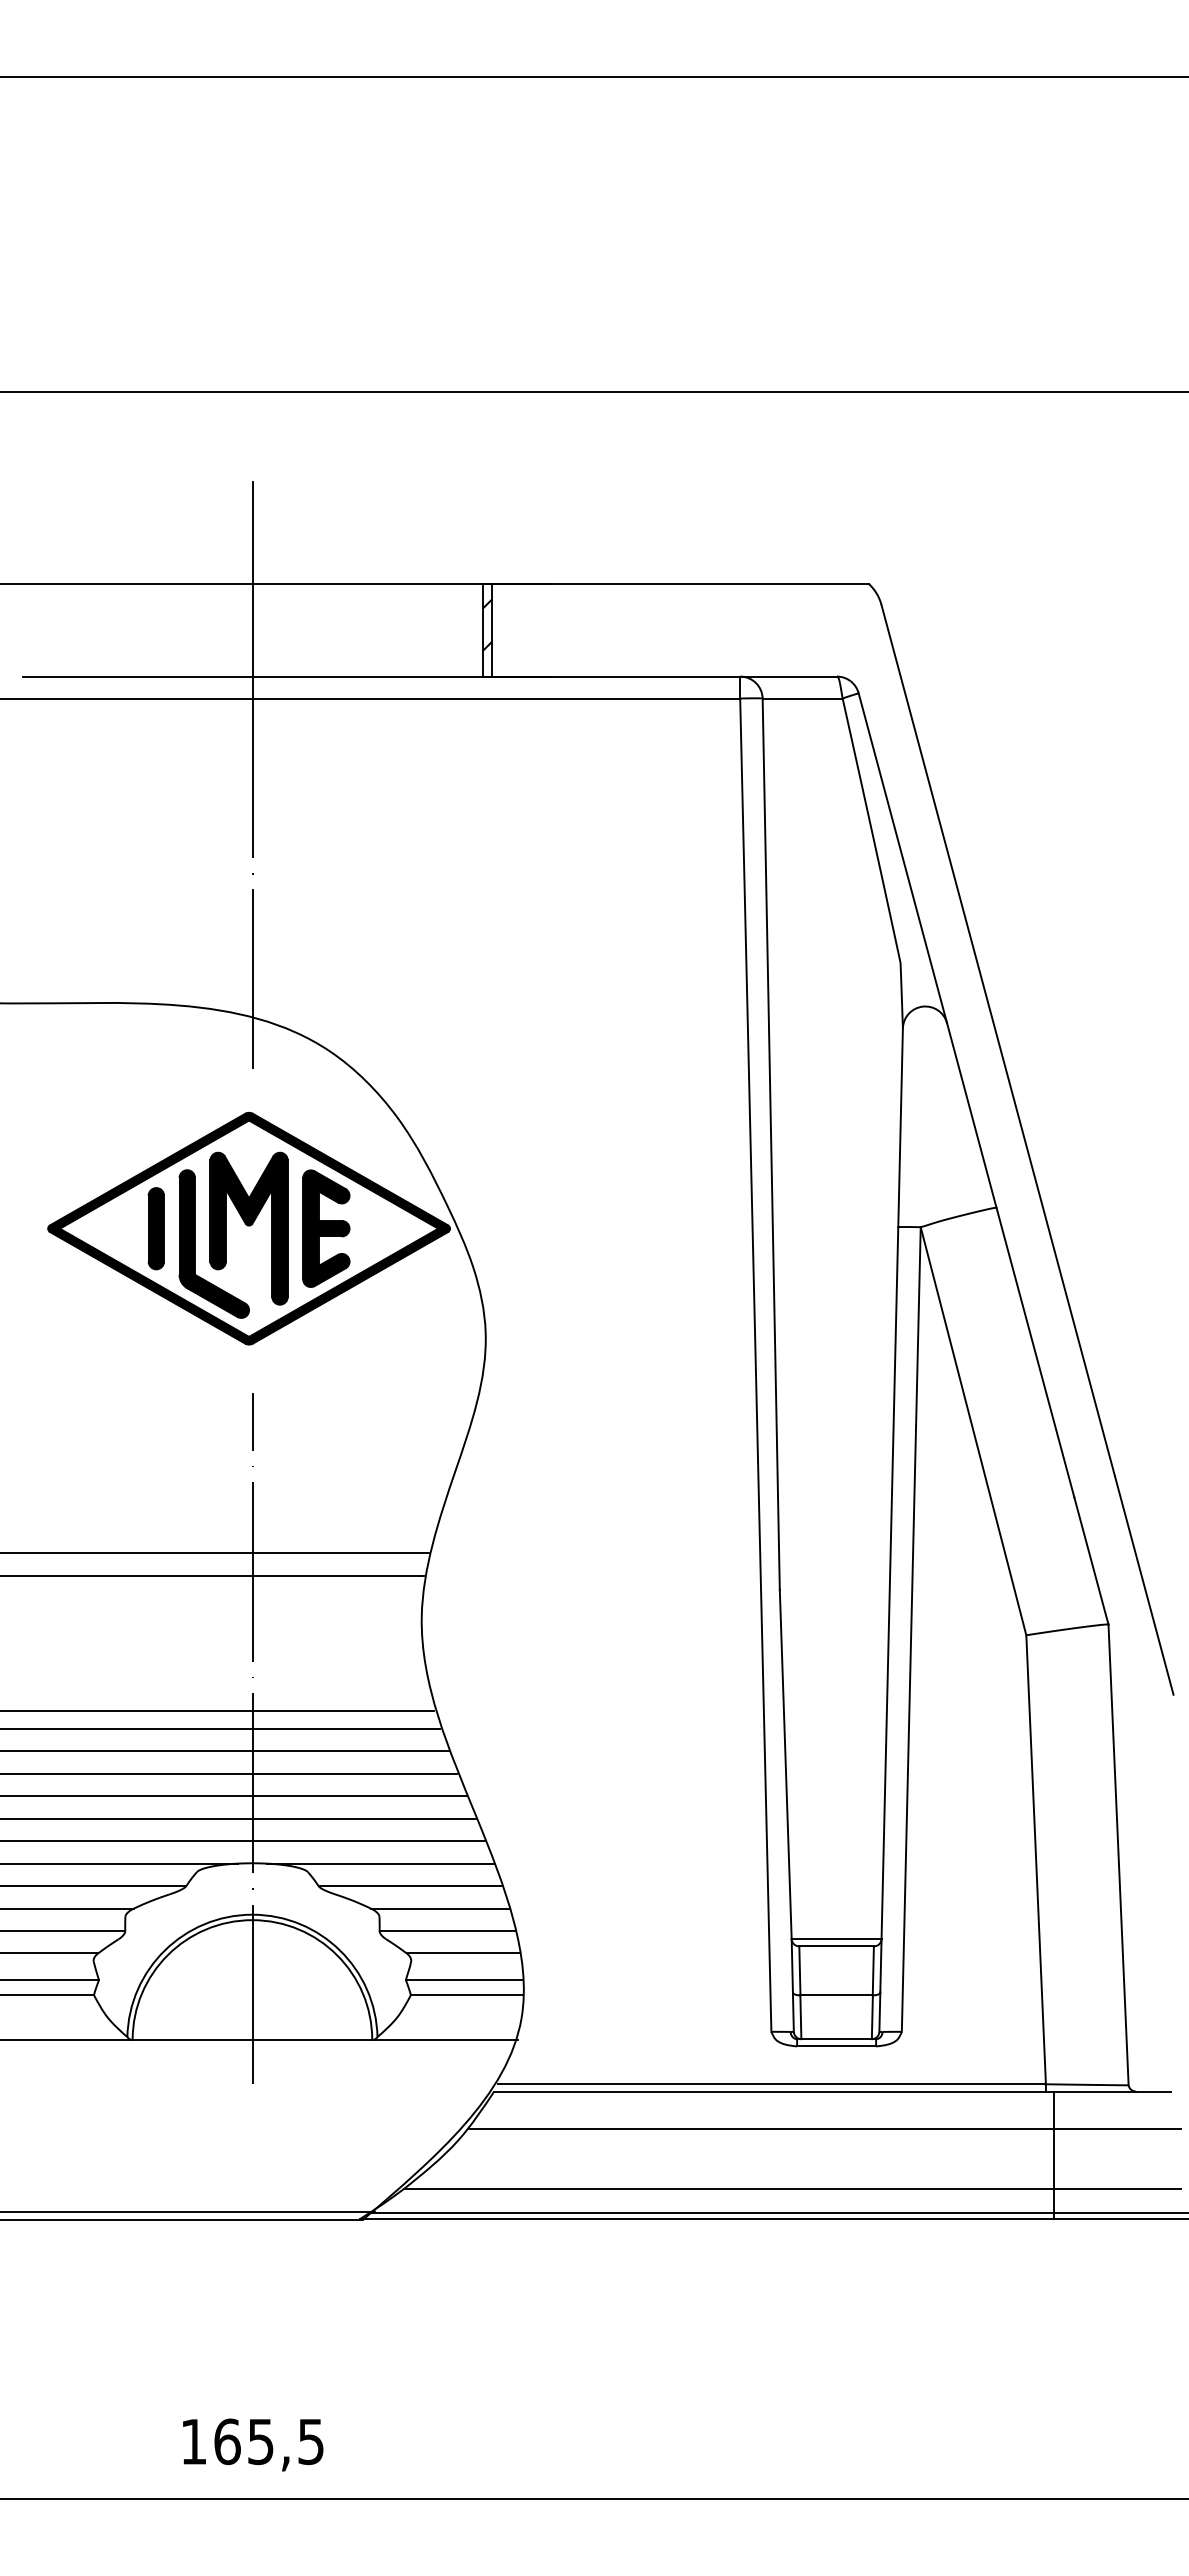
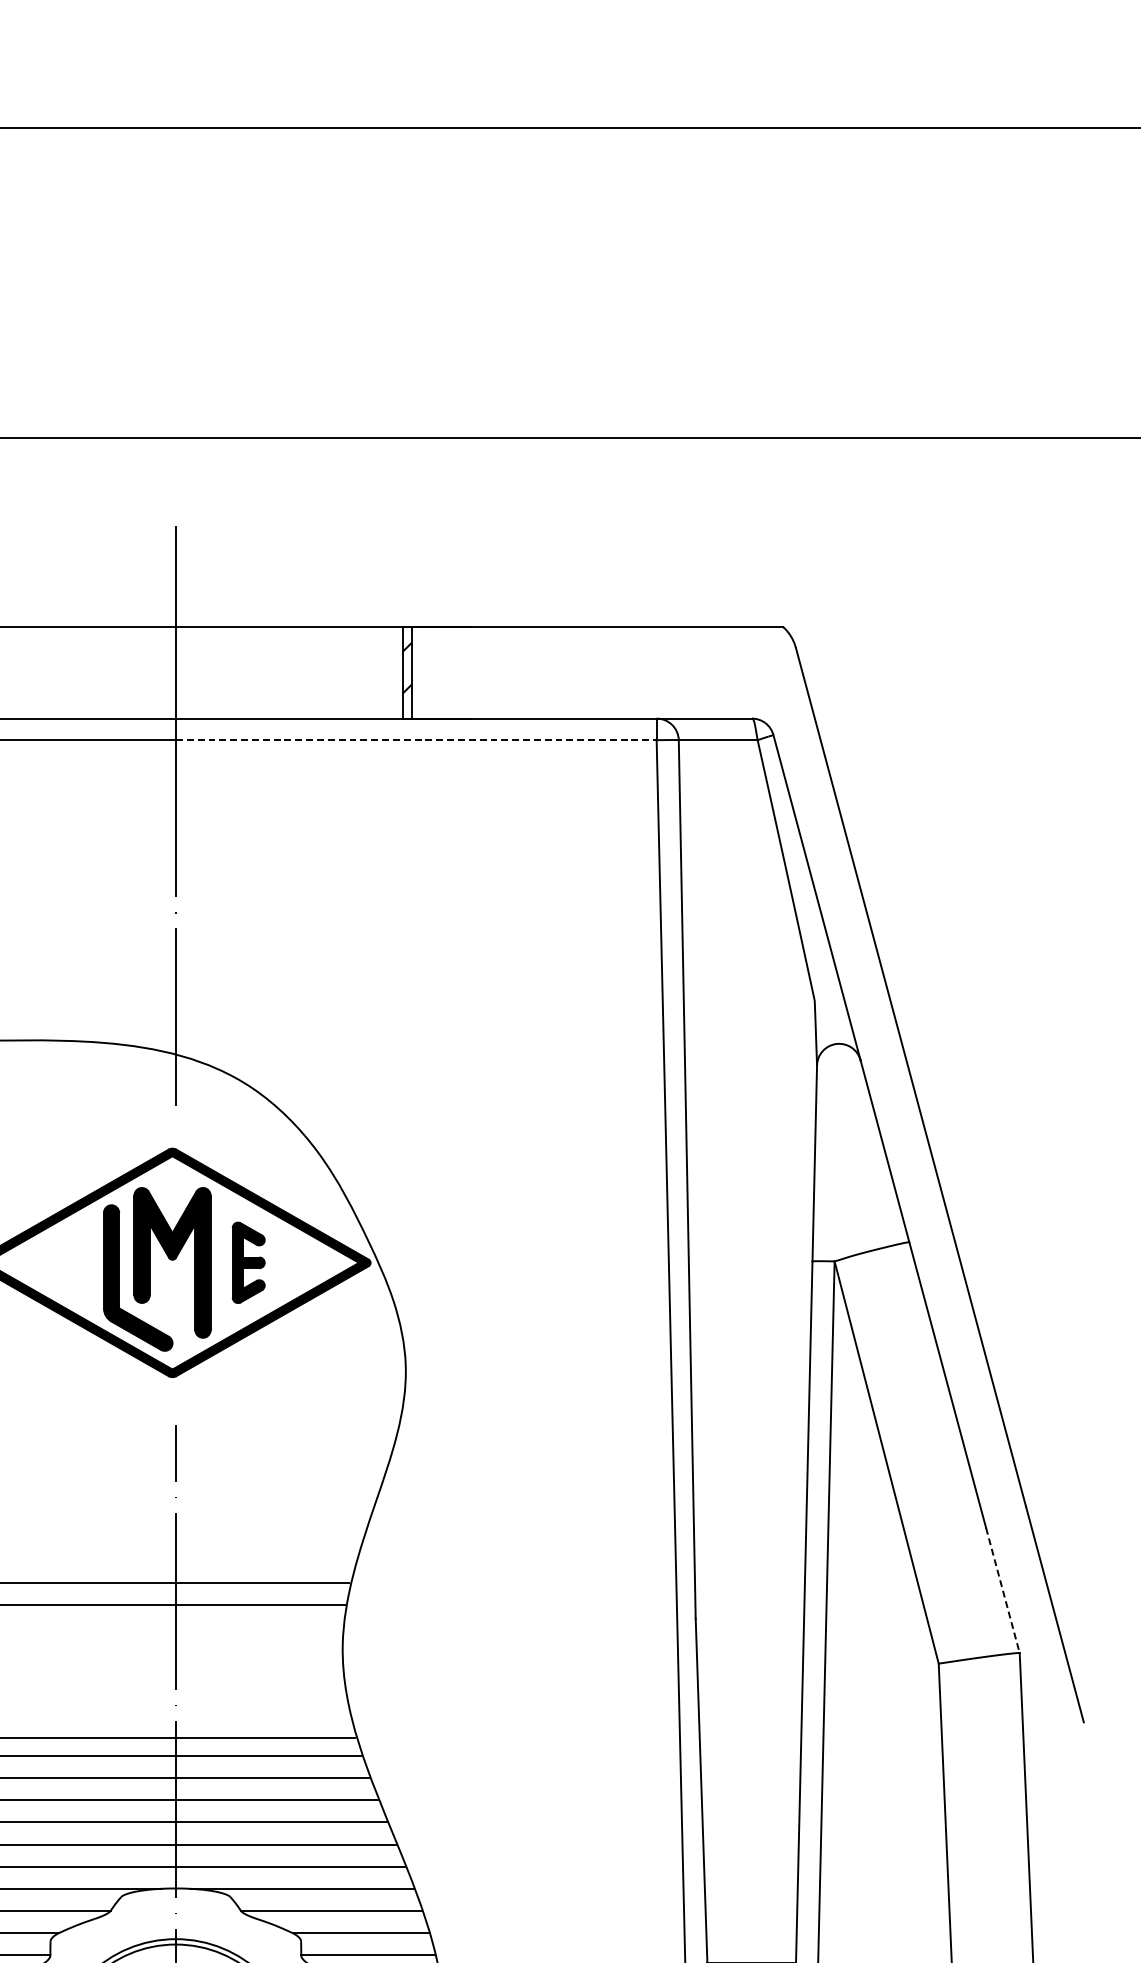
line: (496, 698) -> (416, 740), solid -> dashed
part: (155, 1228) -> (80, 1262), removed
part: (326, 1228) -> (248, 1262), size x0.7
line: (1091, 1561) -> (1002, 1590), solid -> dashed

